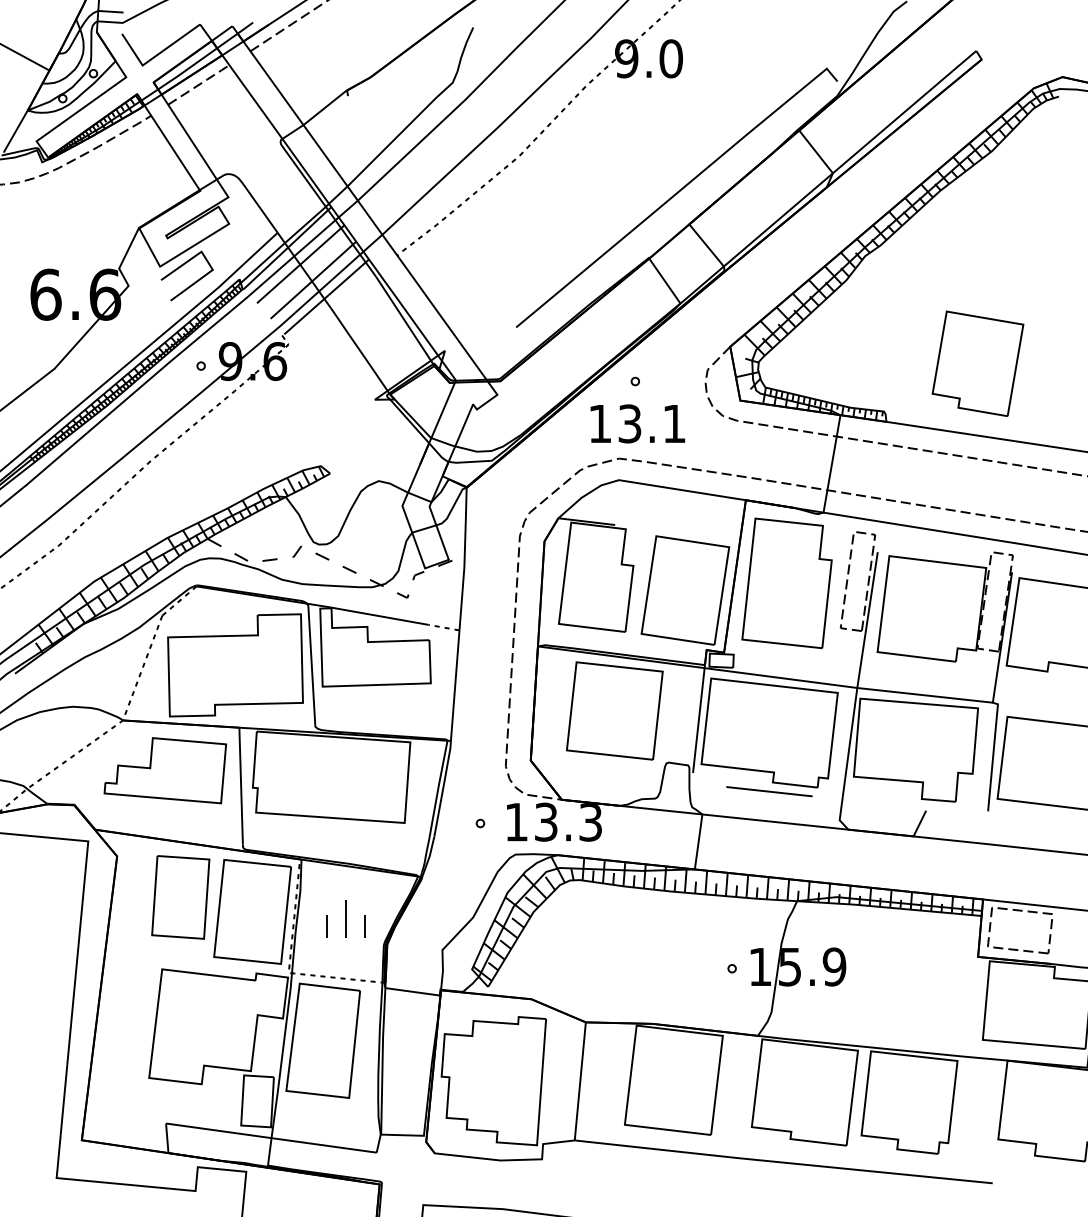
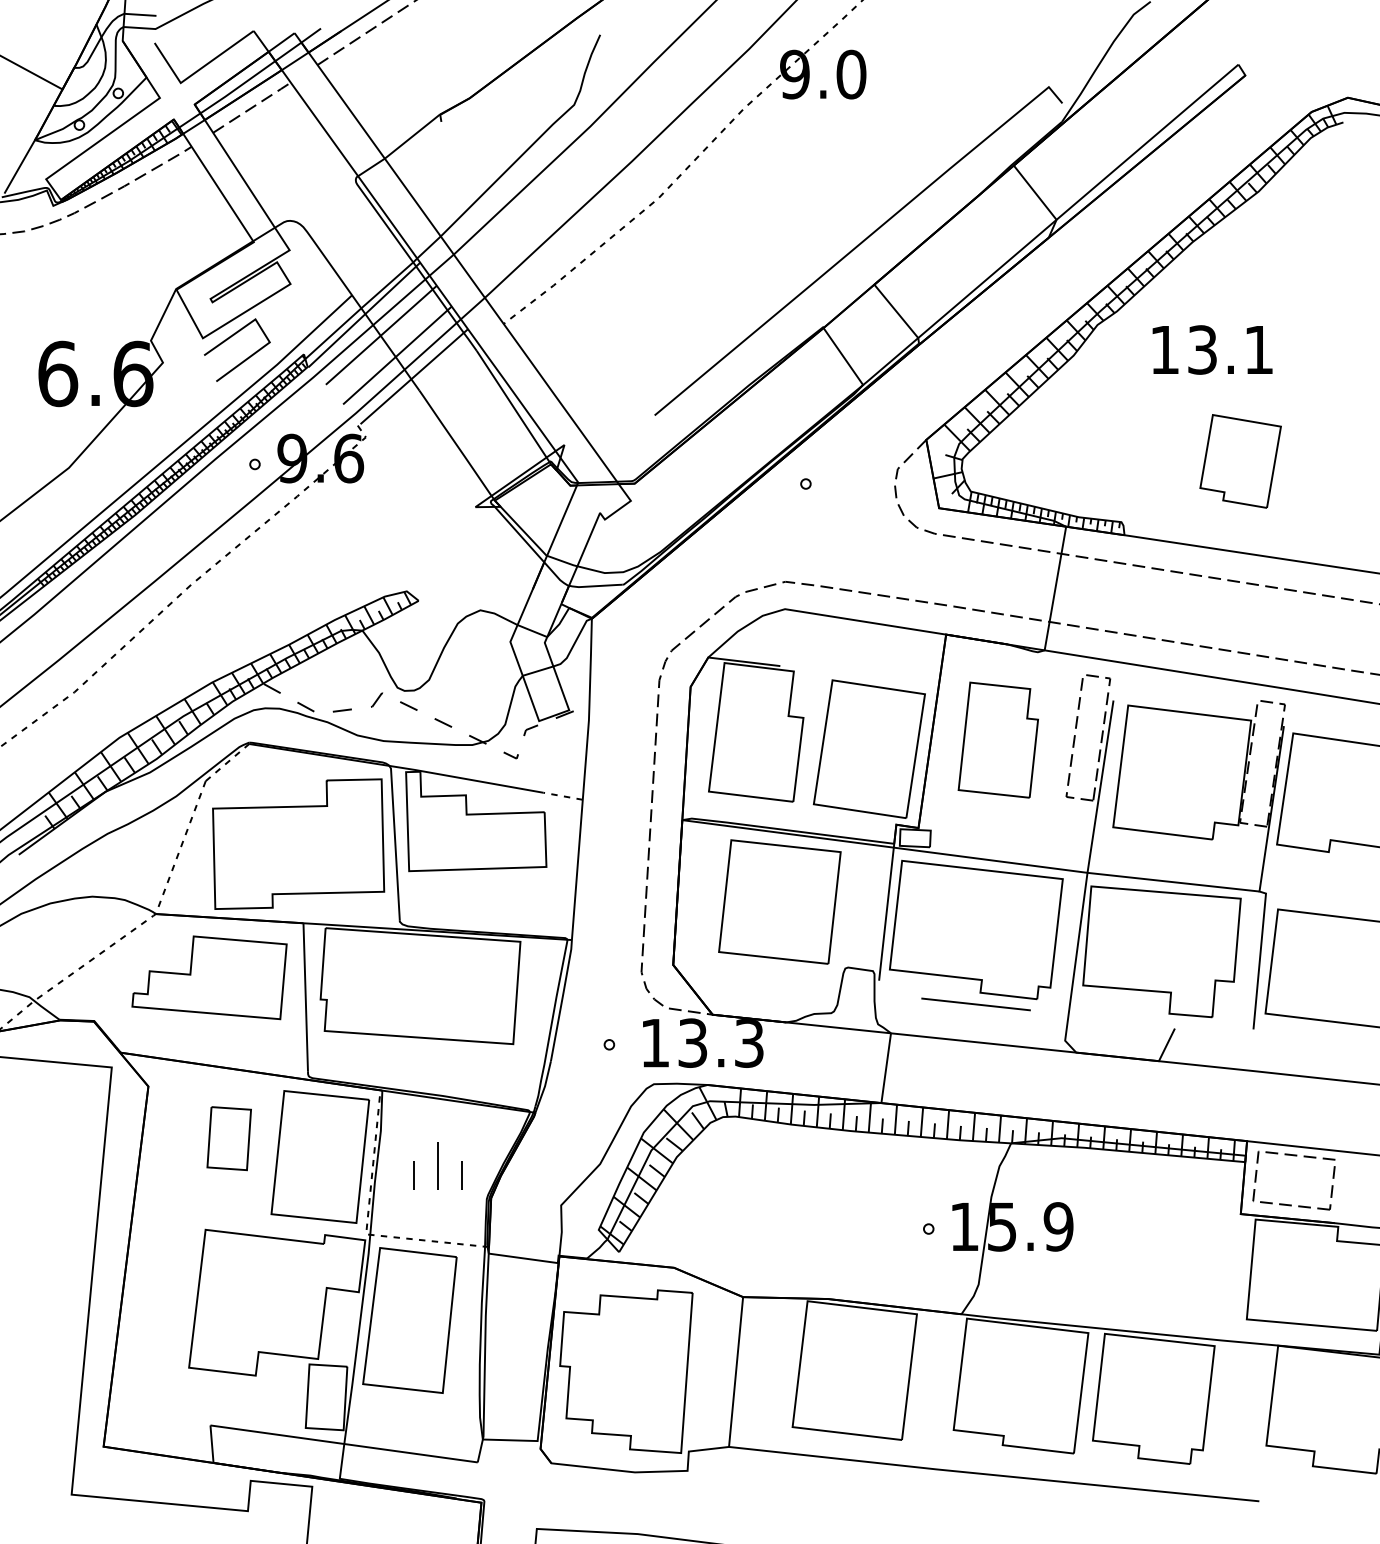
part: (977, 363) -> (1240, 461), size x0.7
text: (637, 423) -> (1212, 349), moved
part: (786, 583) -> (997, 740), size x0.7
part: (180, 897) -> (228, 1138), size x0.6

